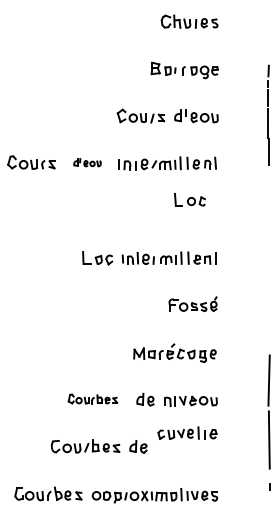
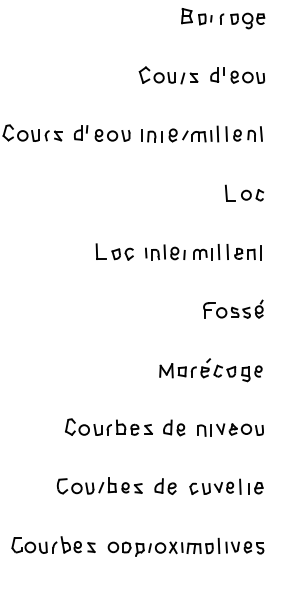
part: (87, 162) -> (102, 133), size x1.67
part: (189, 199) -> (243, 192), moved
part: (92, 398) -> (108, 426), size x1.43
part: (187, 432) -> (226, 486), moved

